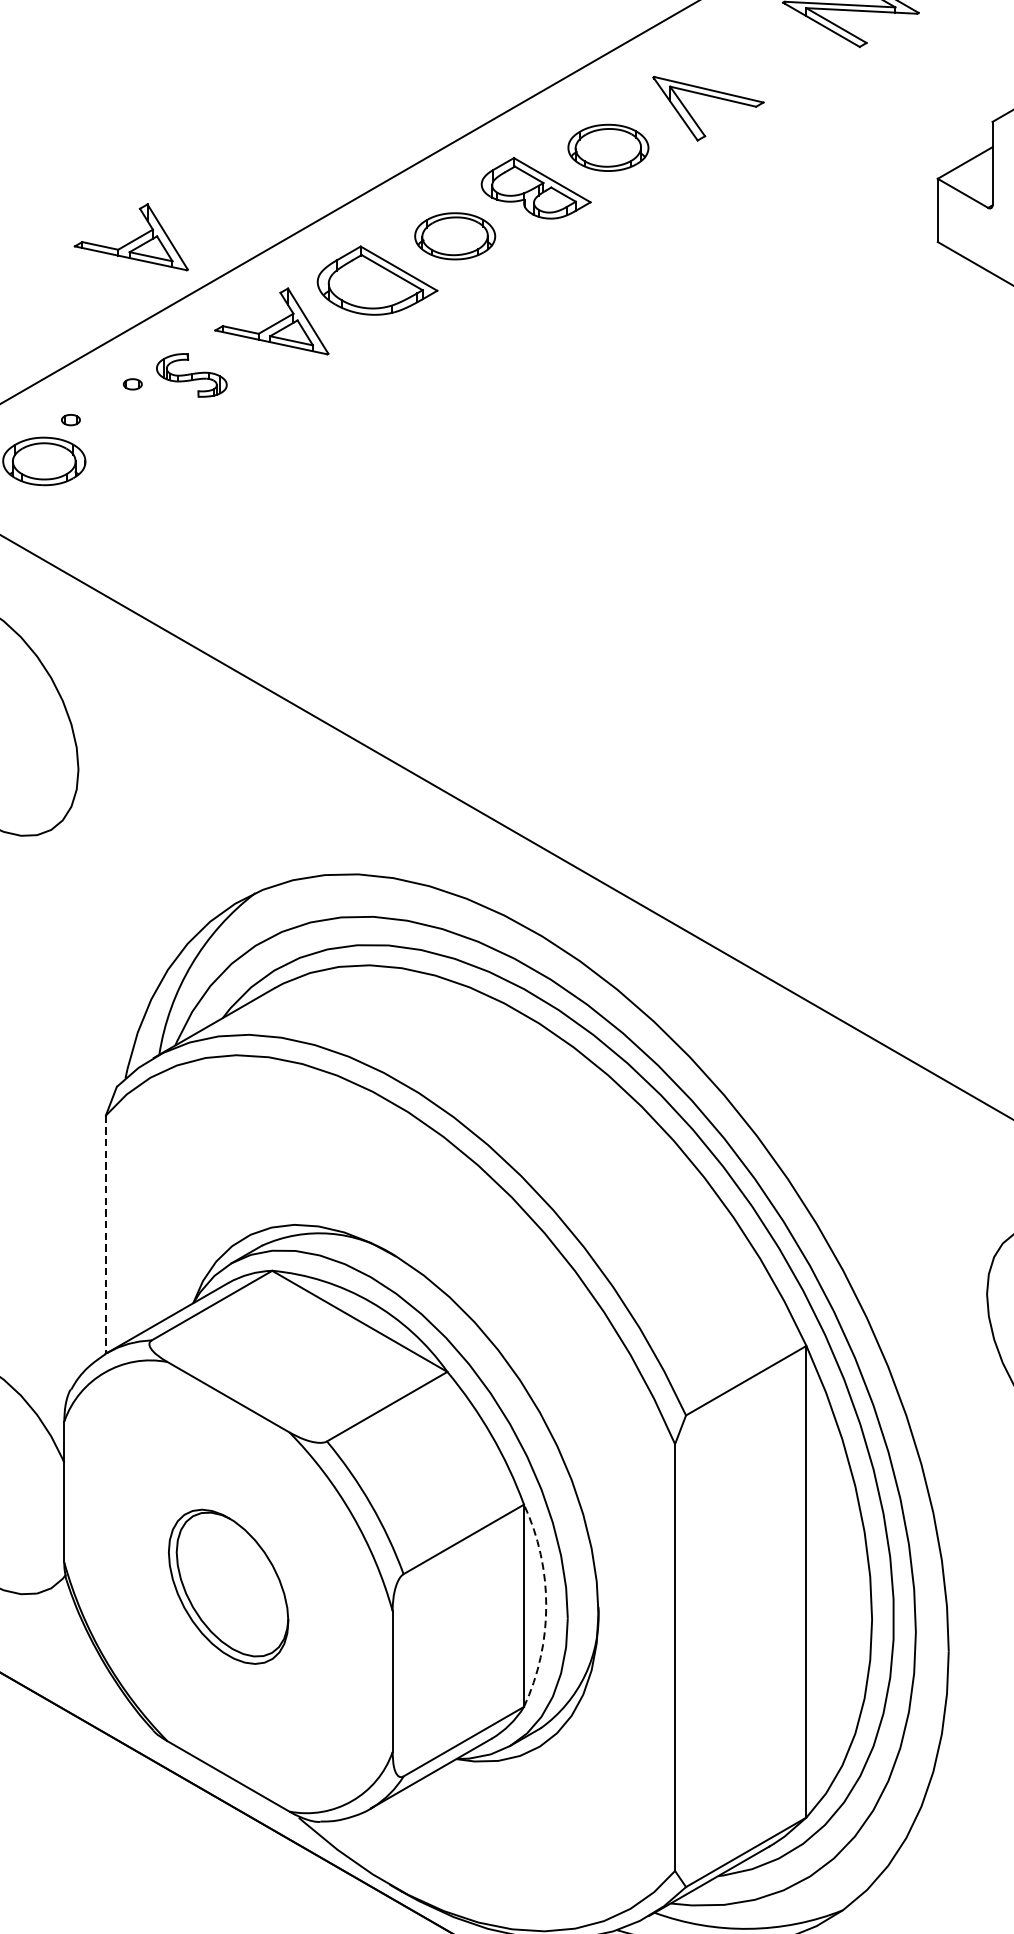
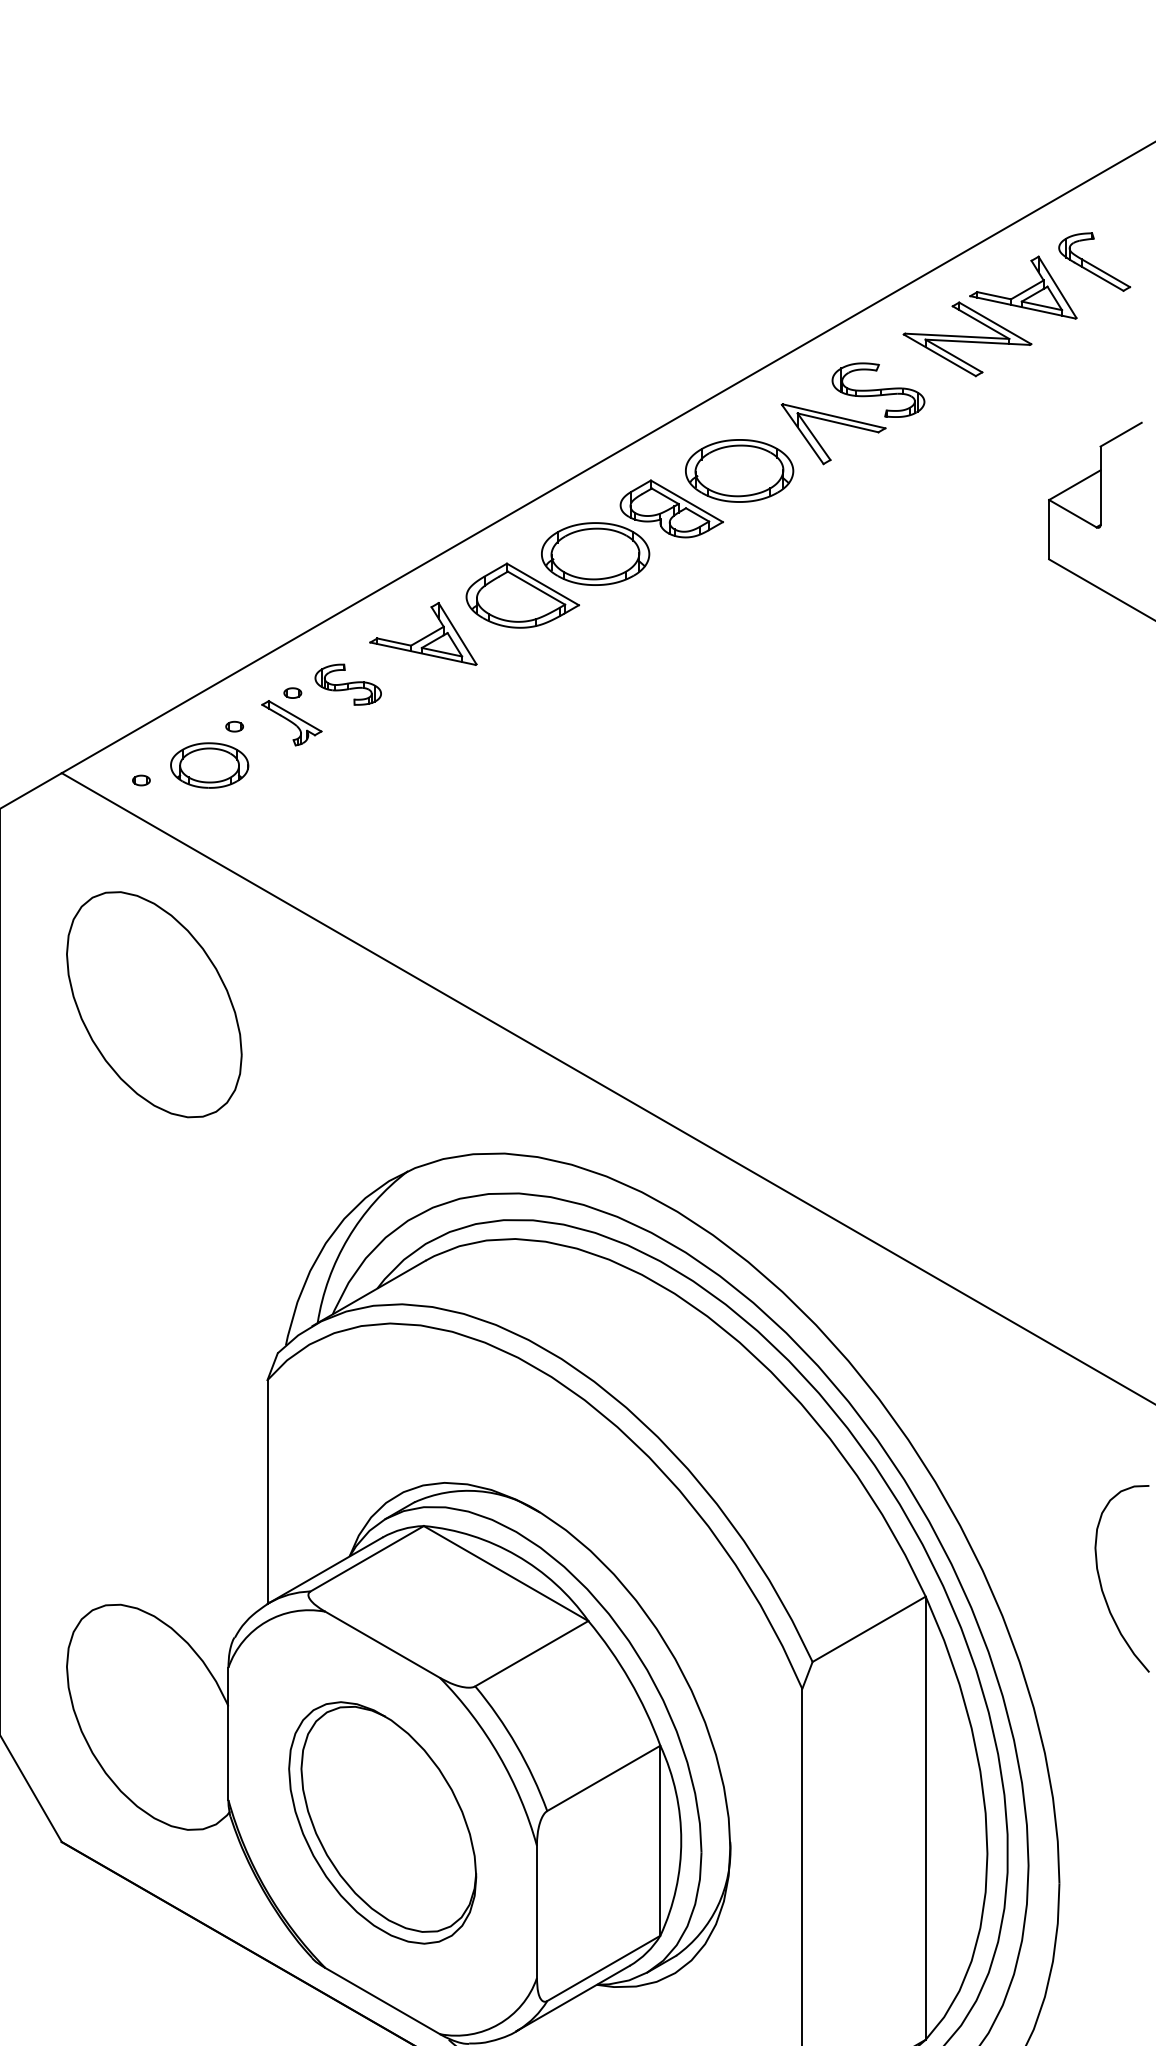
part: (756, 61) -> (878, 389), added
part: (608, 147) -> (739, 470), size x1.43
part: (454, 235) -> (595, 553), size x1.43
part: (131, 236) -> (291, 554), removed
part: (131, 416) -> (291, 723), added
line: (105, 1235) -> (267, 1492), dashed -> solid
part: (228, 1586) -> (382, 1822), size x1.67
arc: (546, 1605) -> (681, 1840), dashed -> solid

